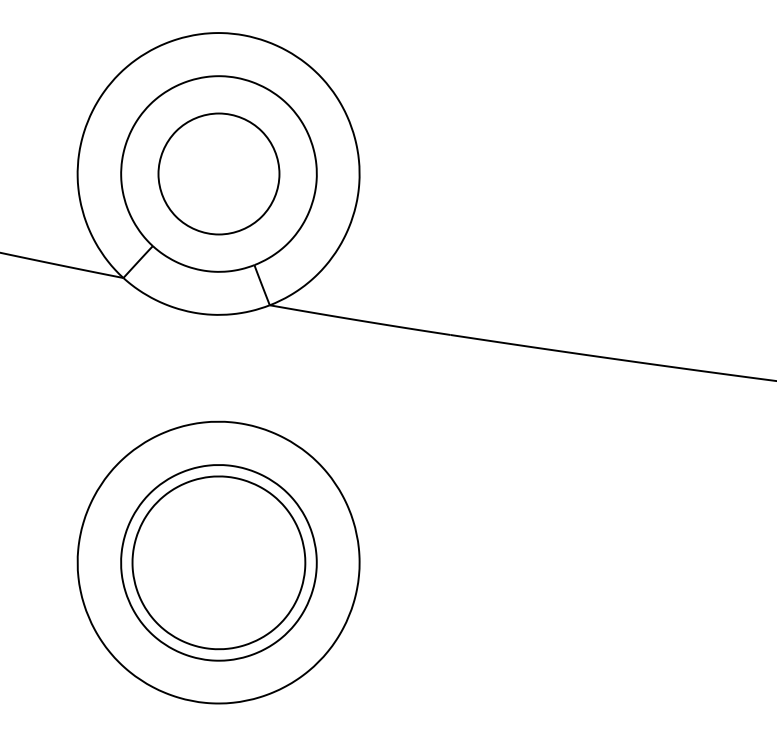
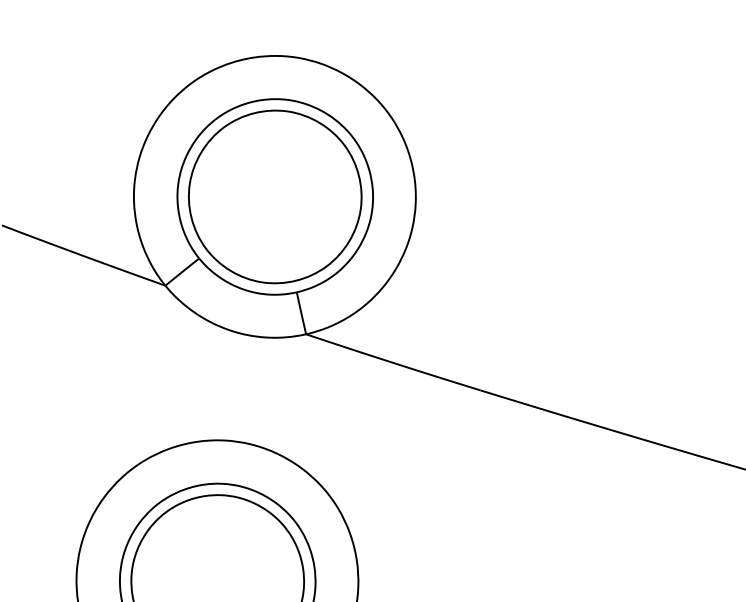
part: (218, 173) -> (274, 196), size x1.43

